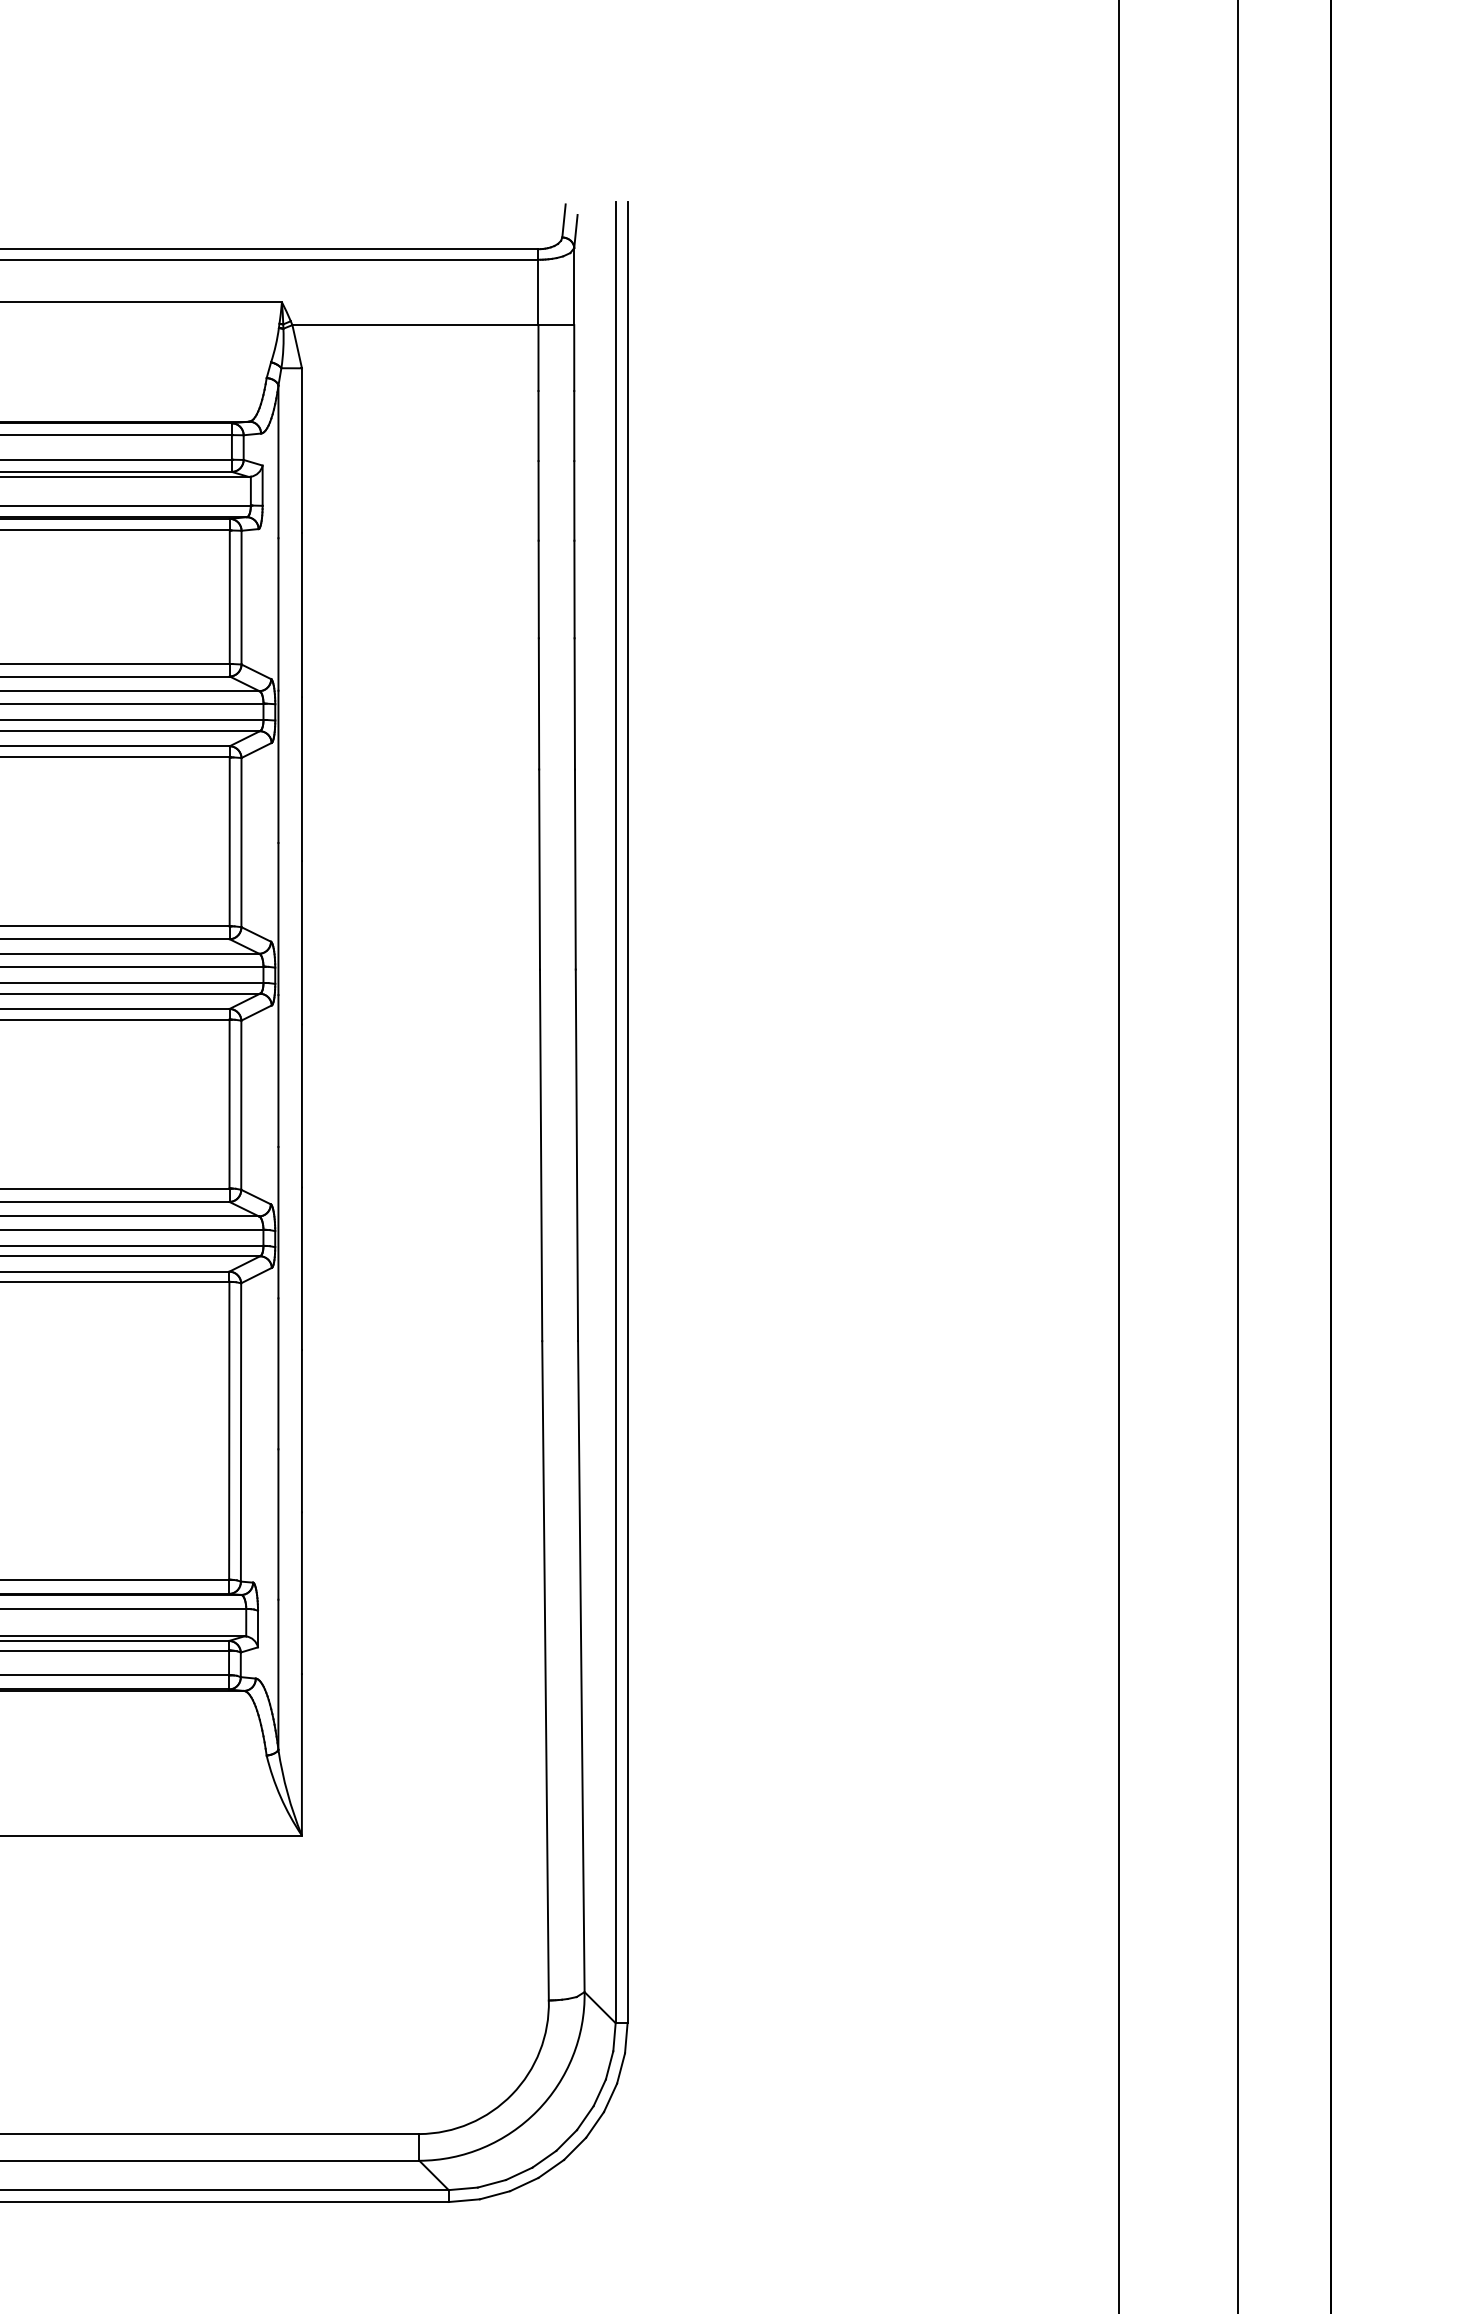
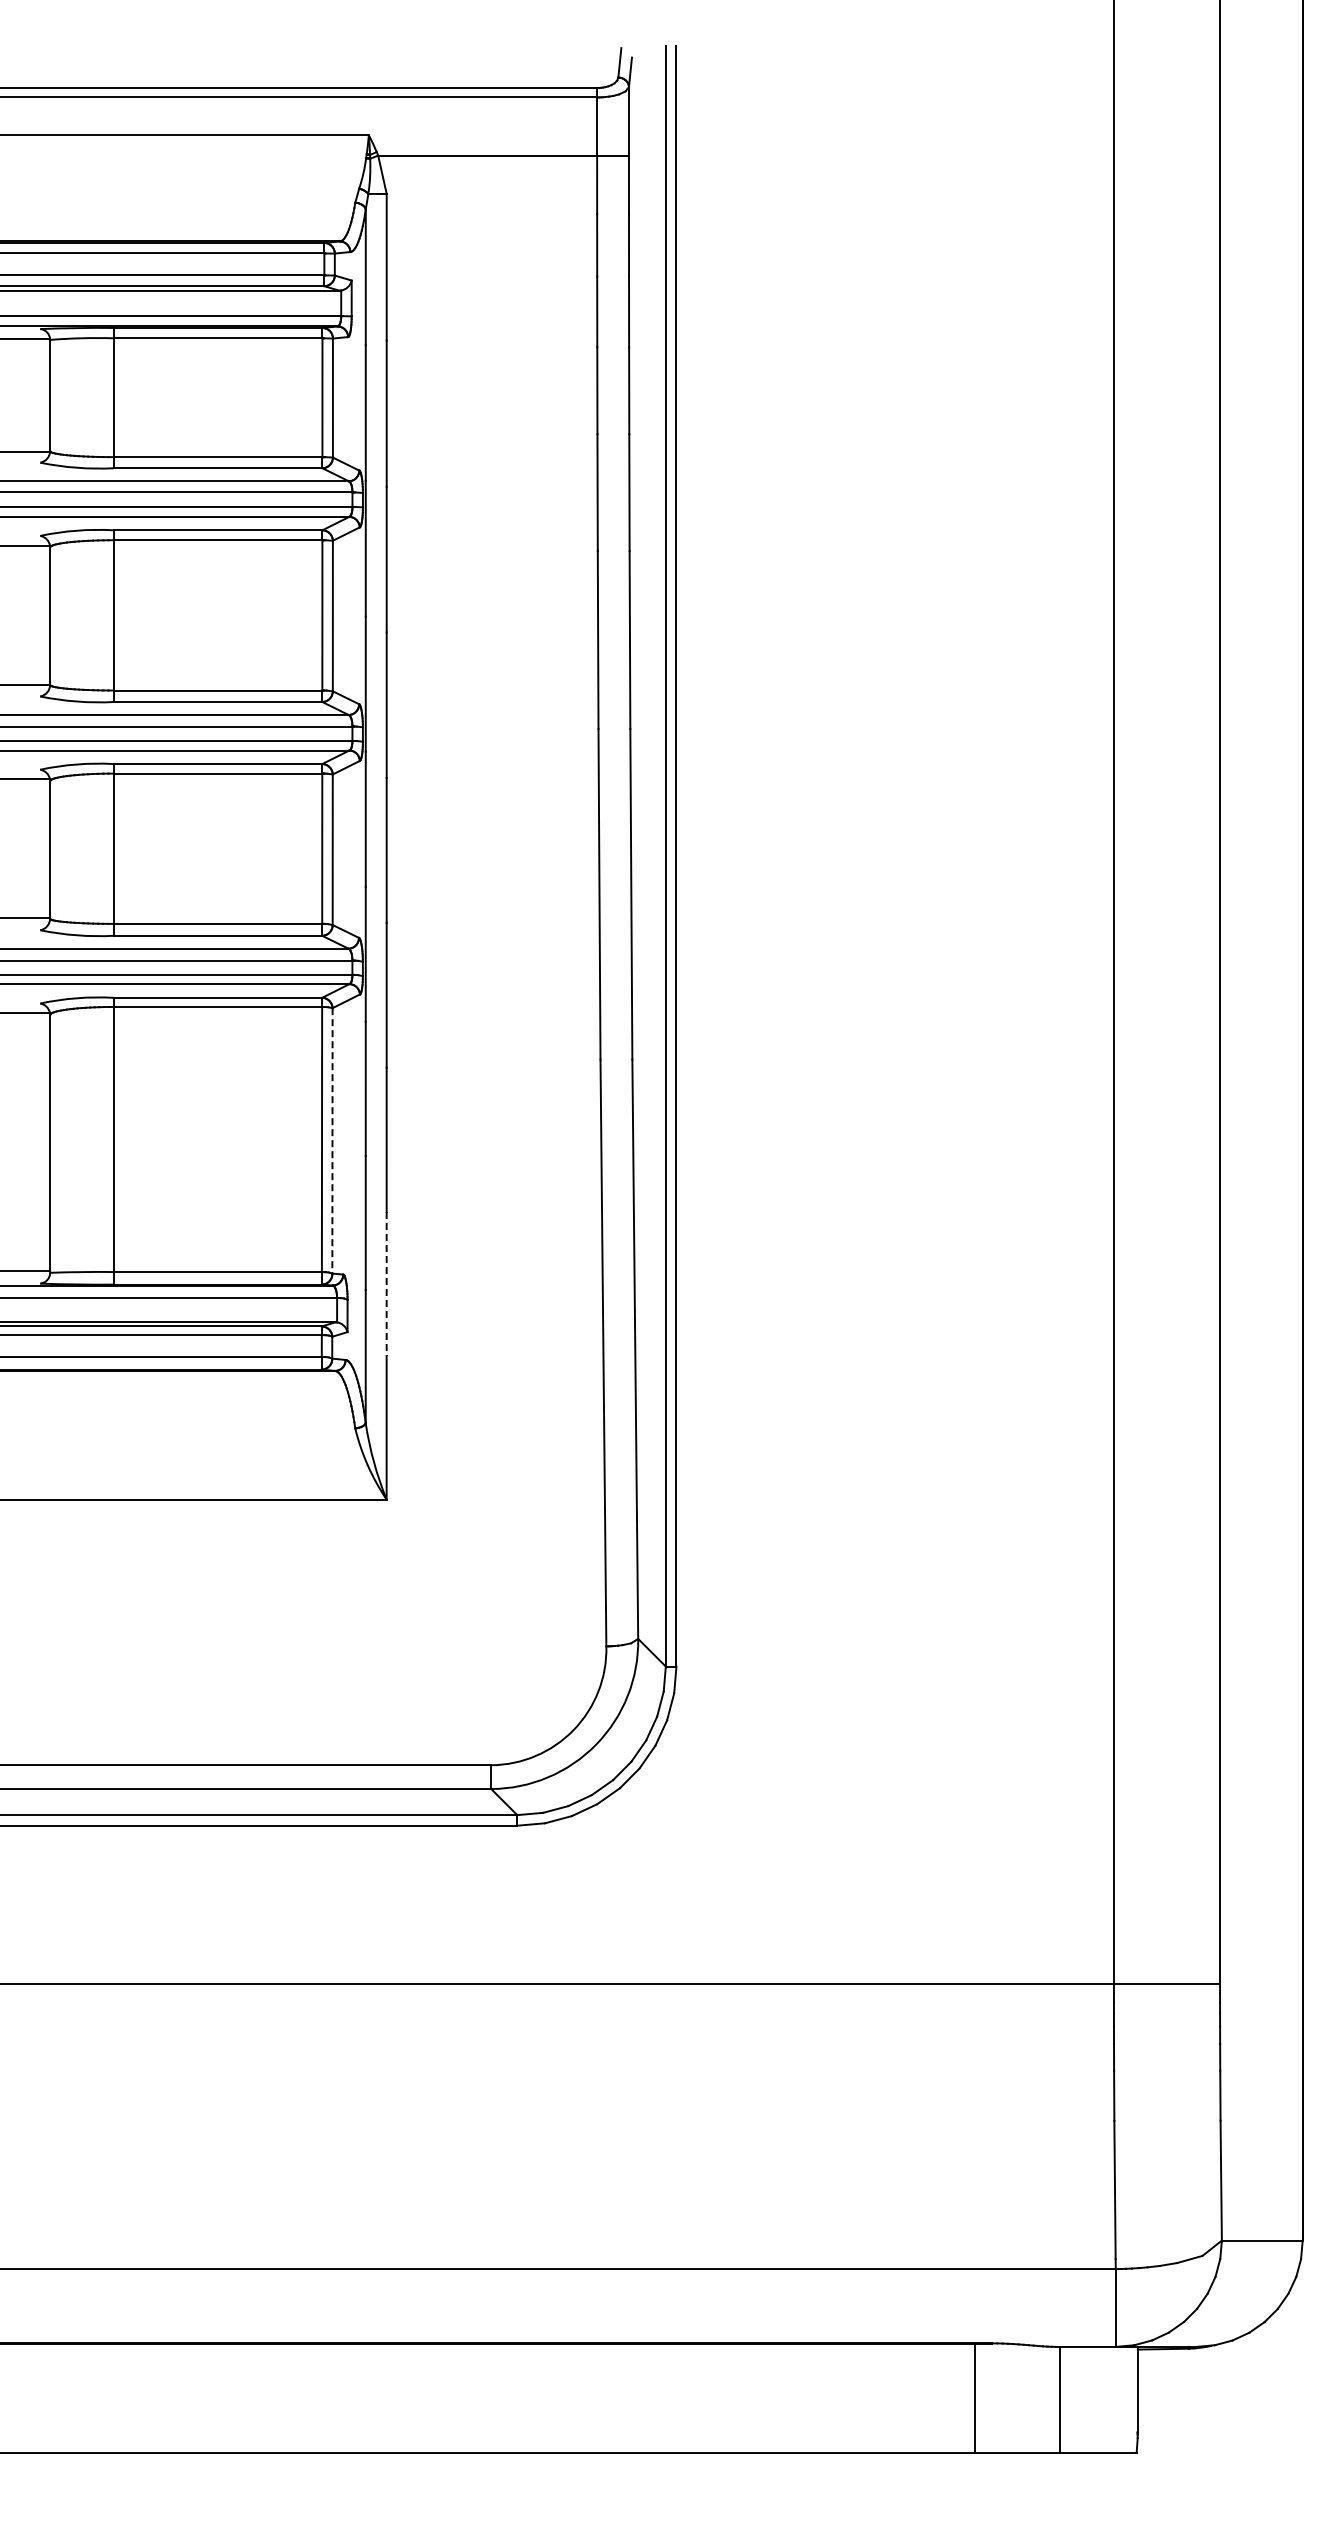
line: (241, 1431) -> (332, 1140), solid -> dashed
line: (301, 1592) -> (386, 1283), solid -> dashed

